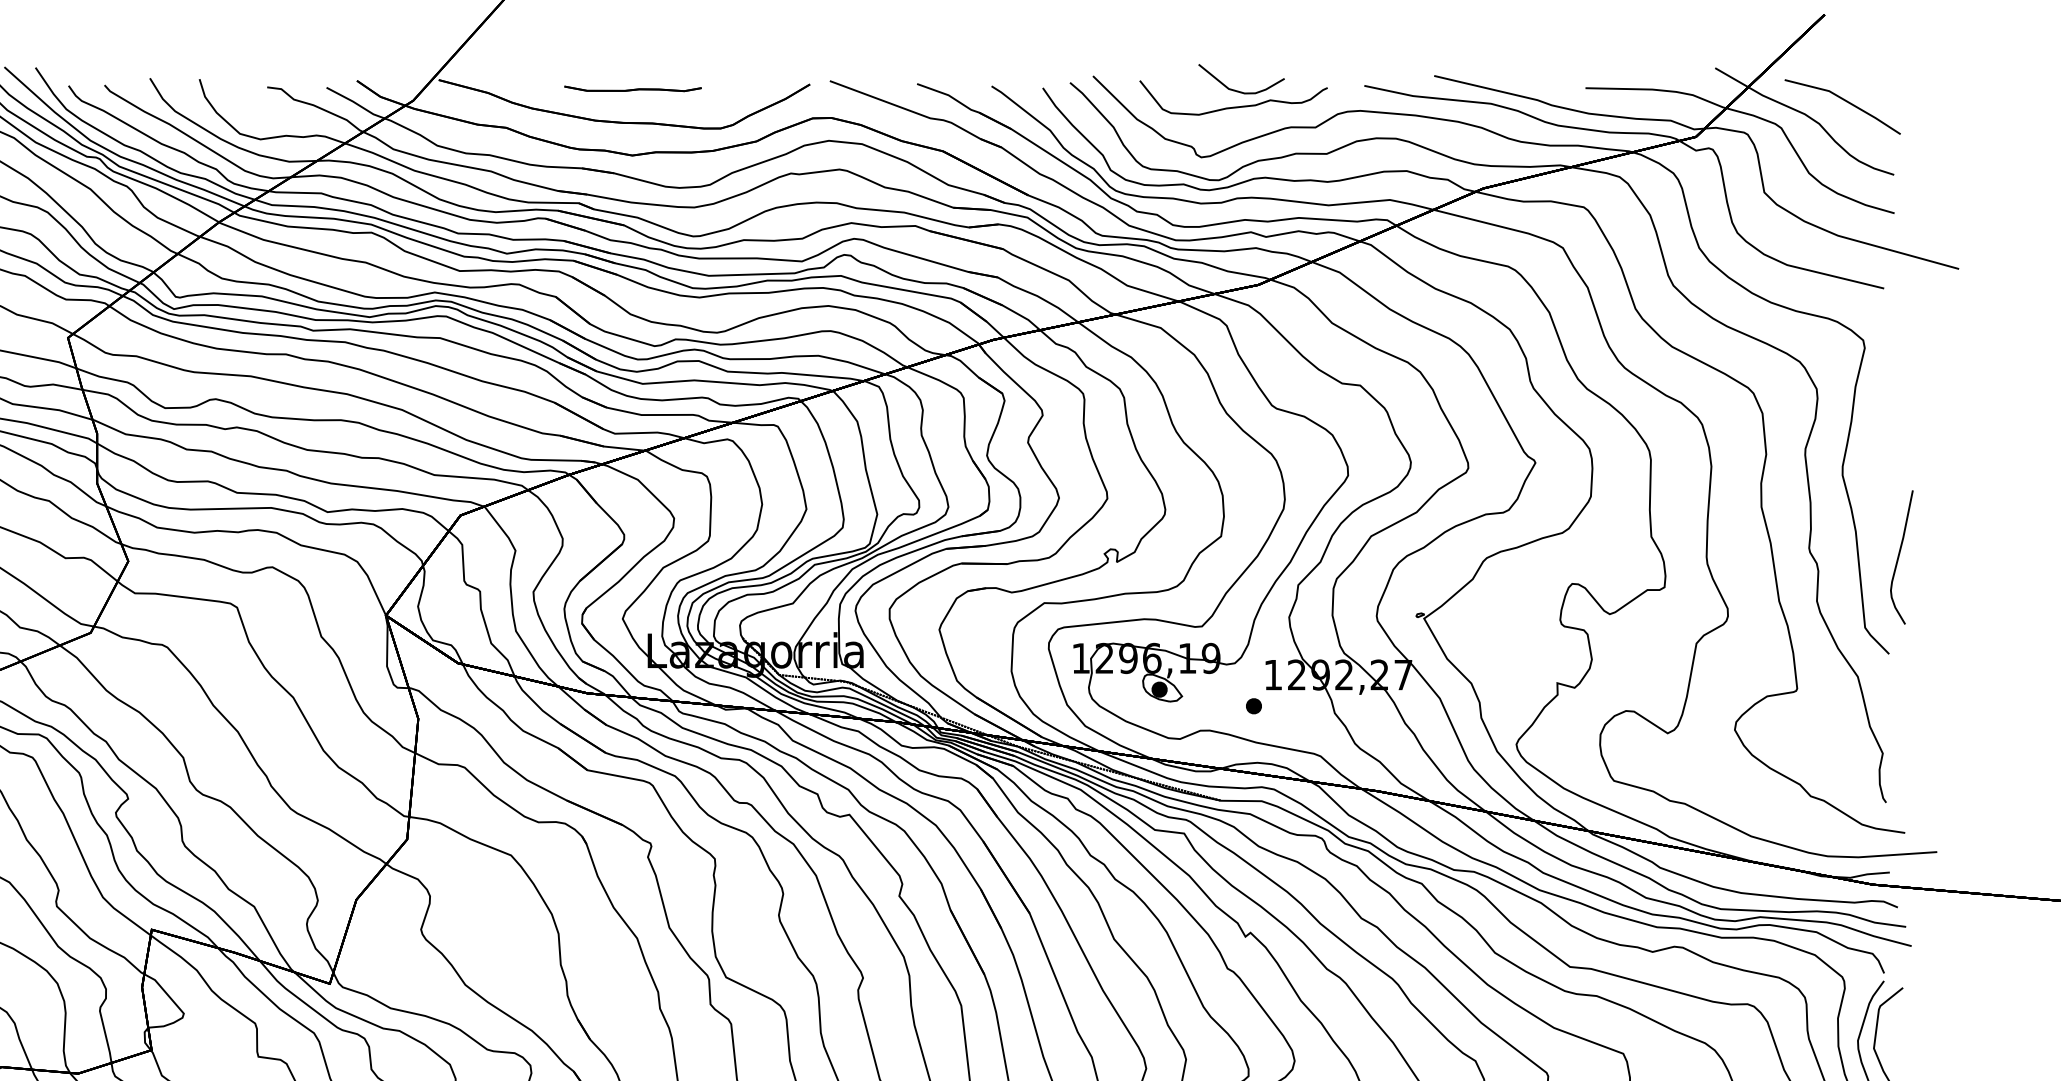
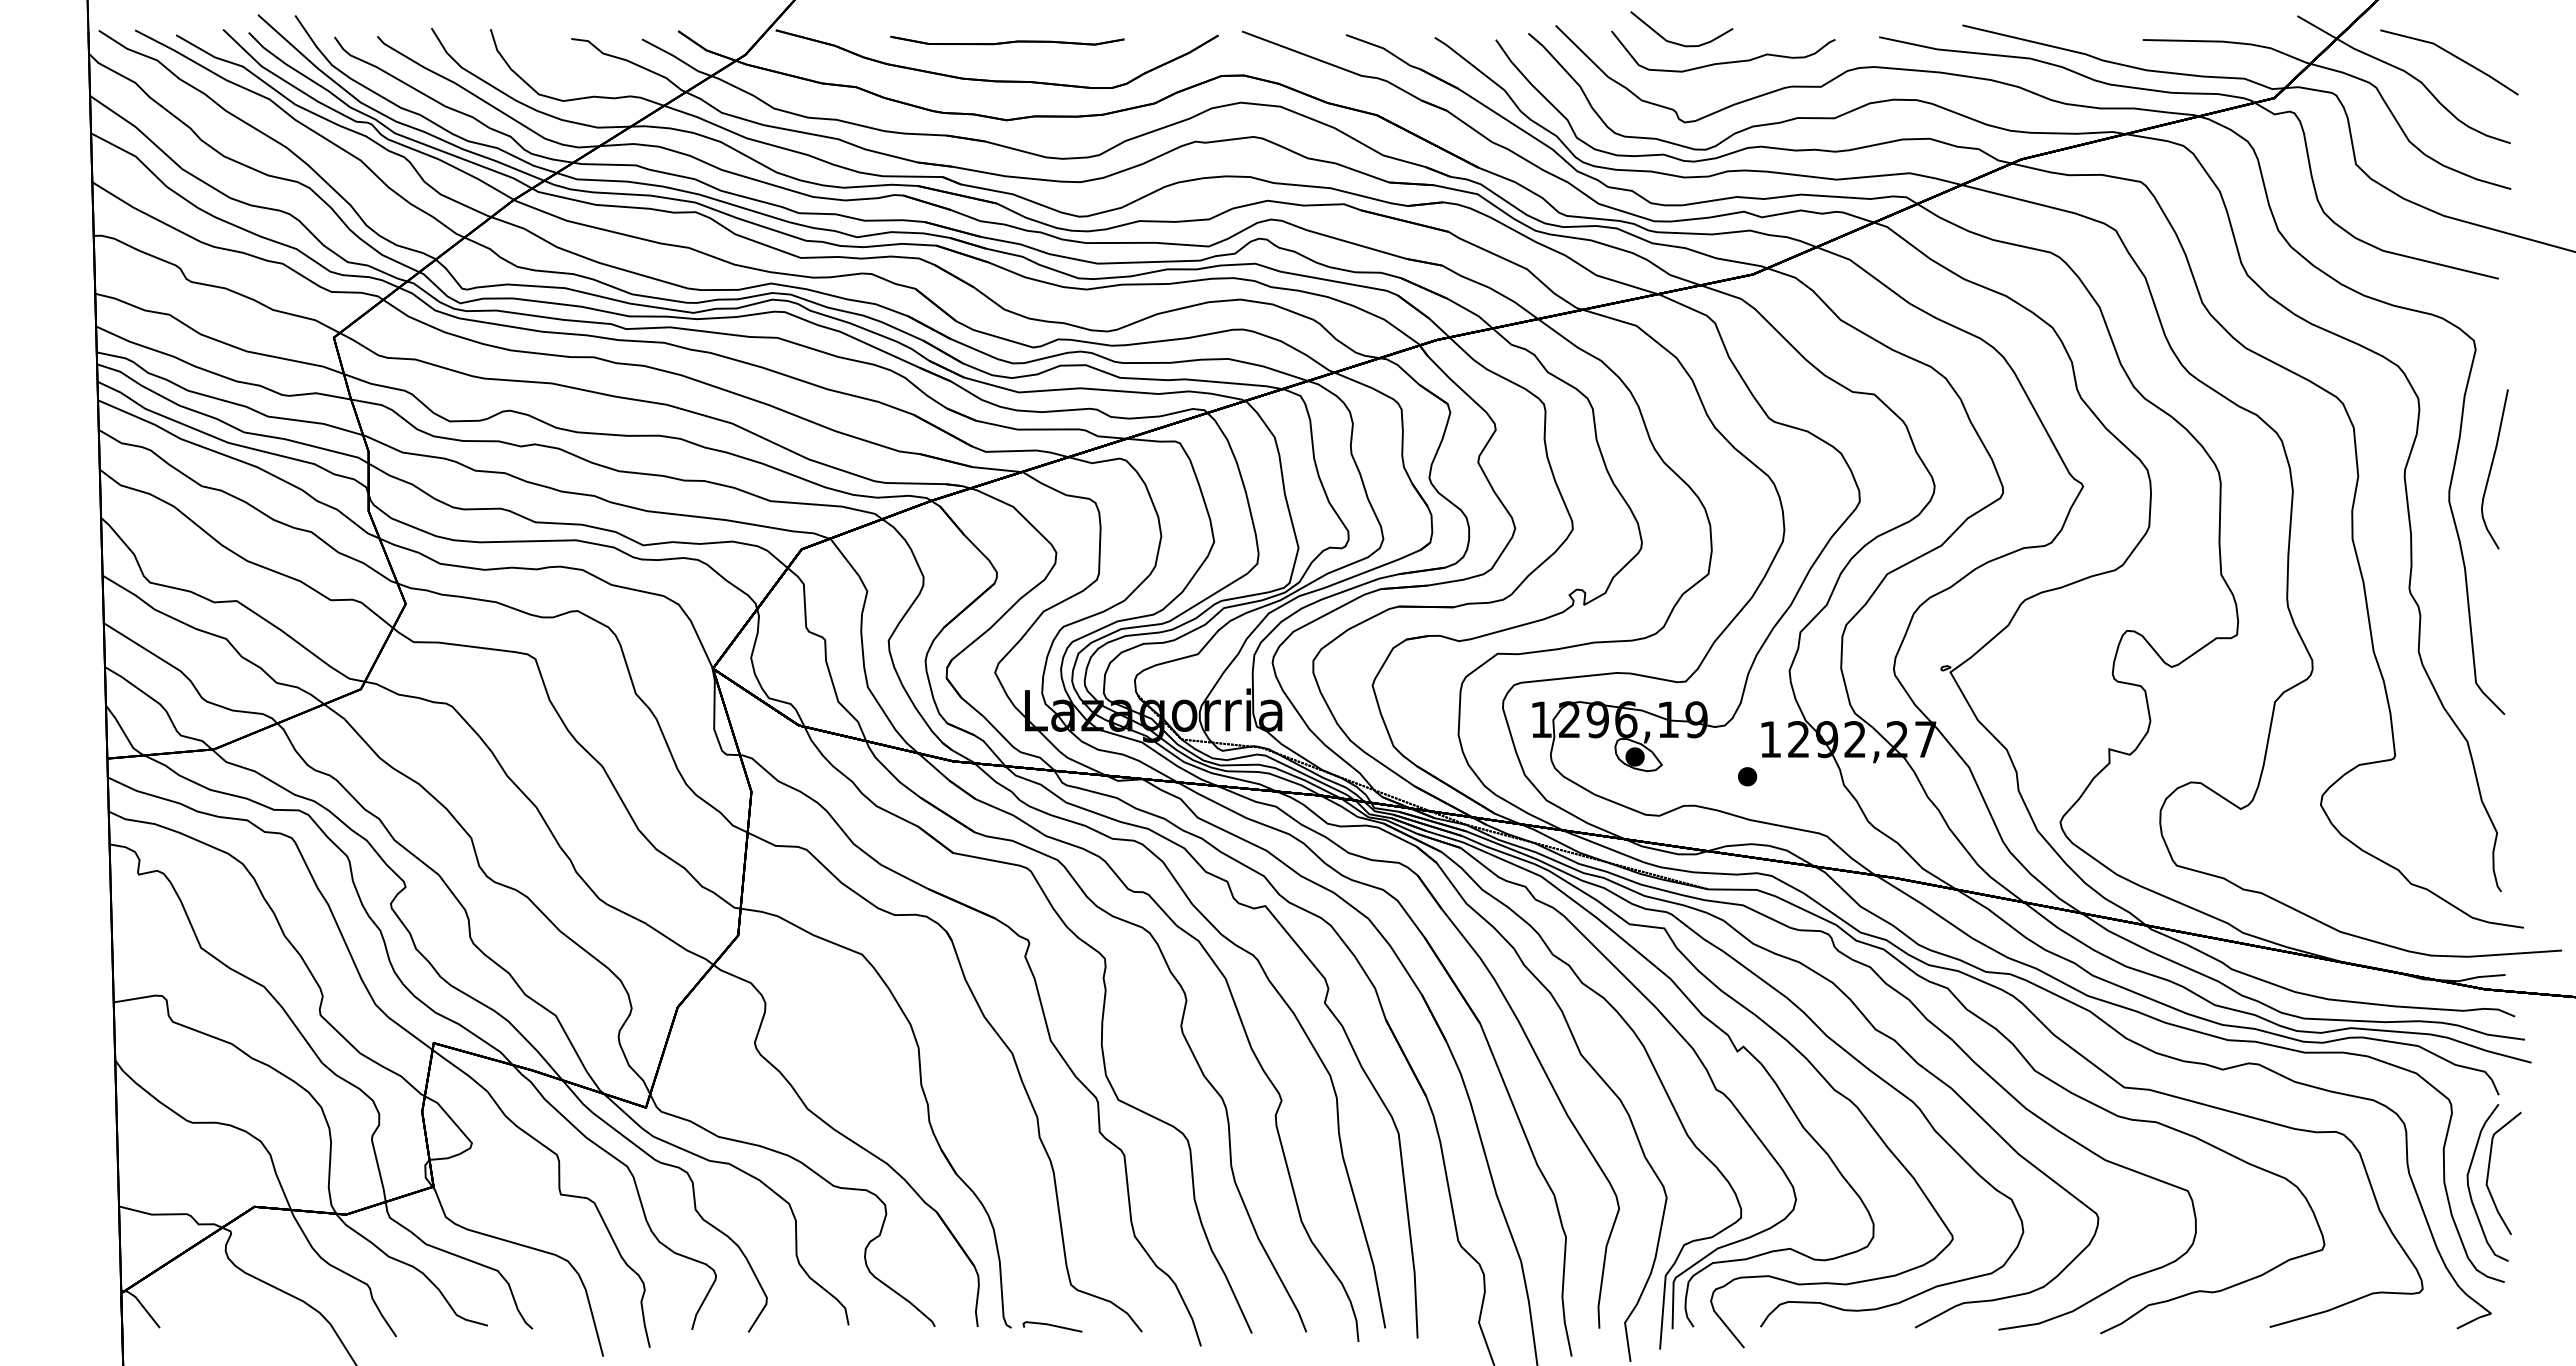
part: (633, 88) -> (1007, 40), size x1.43
curve: (1237, 90) -> (1676, 42), moved
curve: (1899, 555) -> (2492, 467), moved

